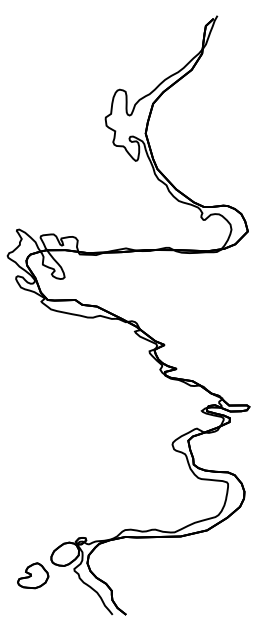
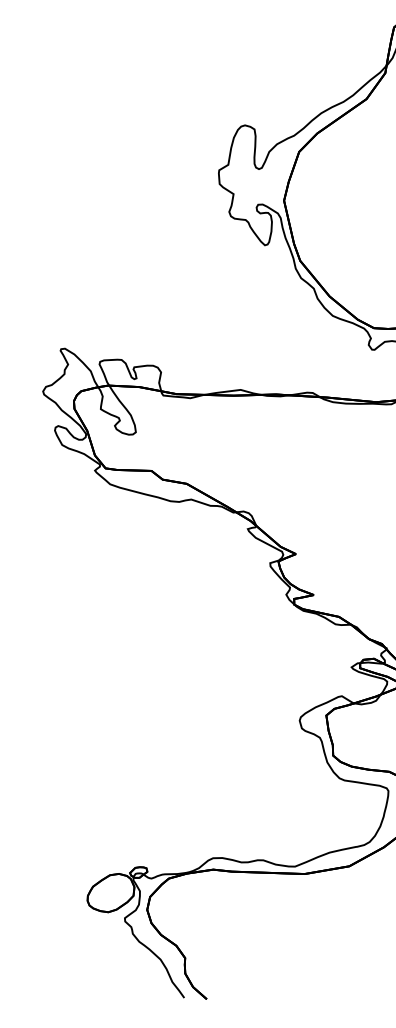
part: (33, 575) -> (56, 925), removed

